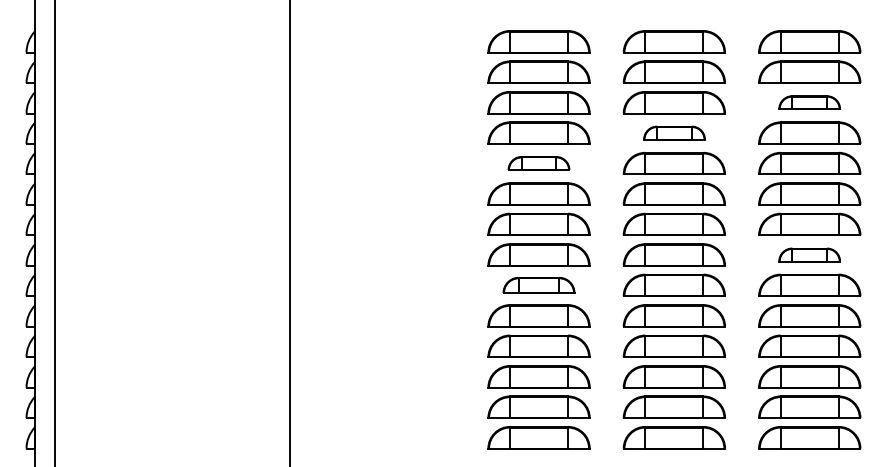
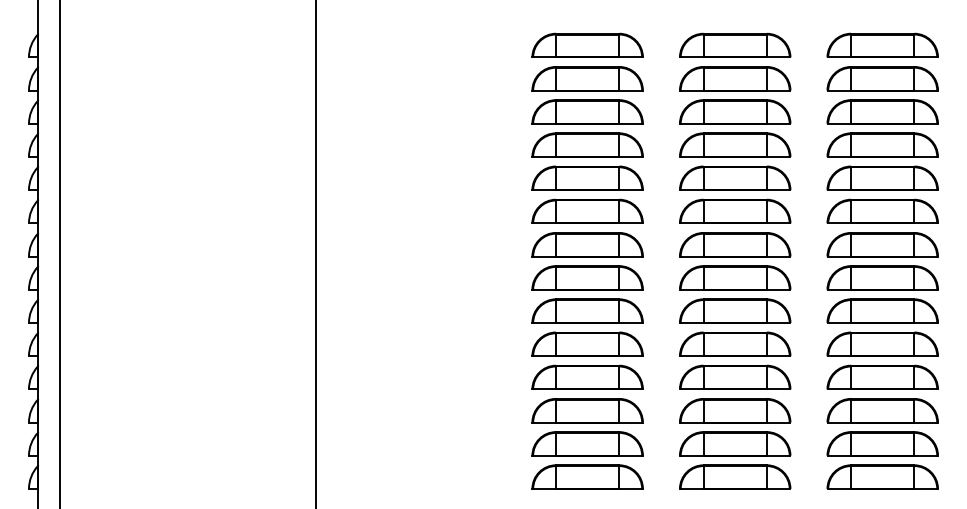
part: (809, 102) -> (882, 111), size x1.67
part: (674, 132) -> (735, 144), size x1.67
part: (538, 162) -> (587, 177), size x1.67
part: (809, 254) -> (882, 277), size x1.67
part: (538, 284) -> (587, 310), size x1.43

